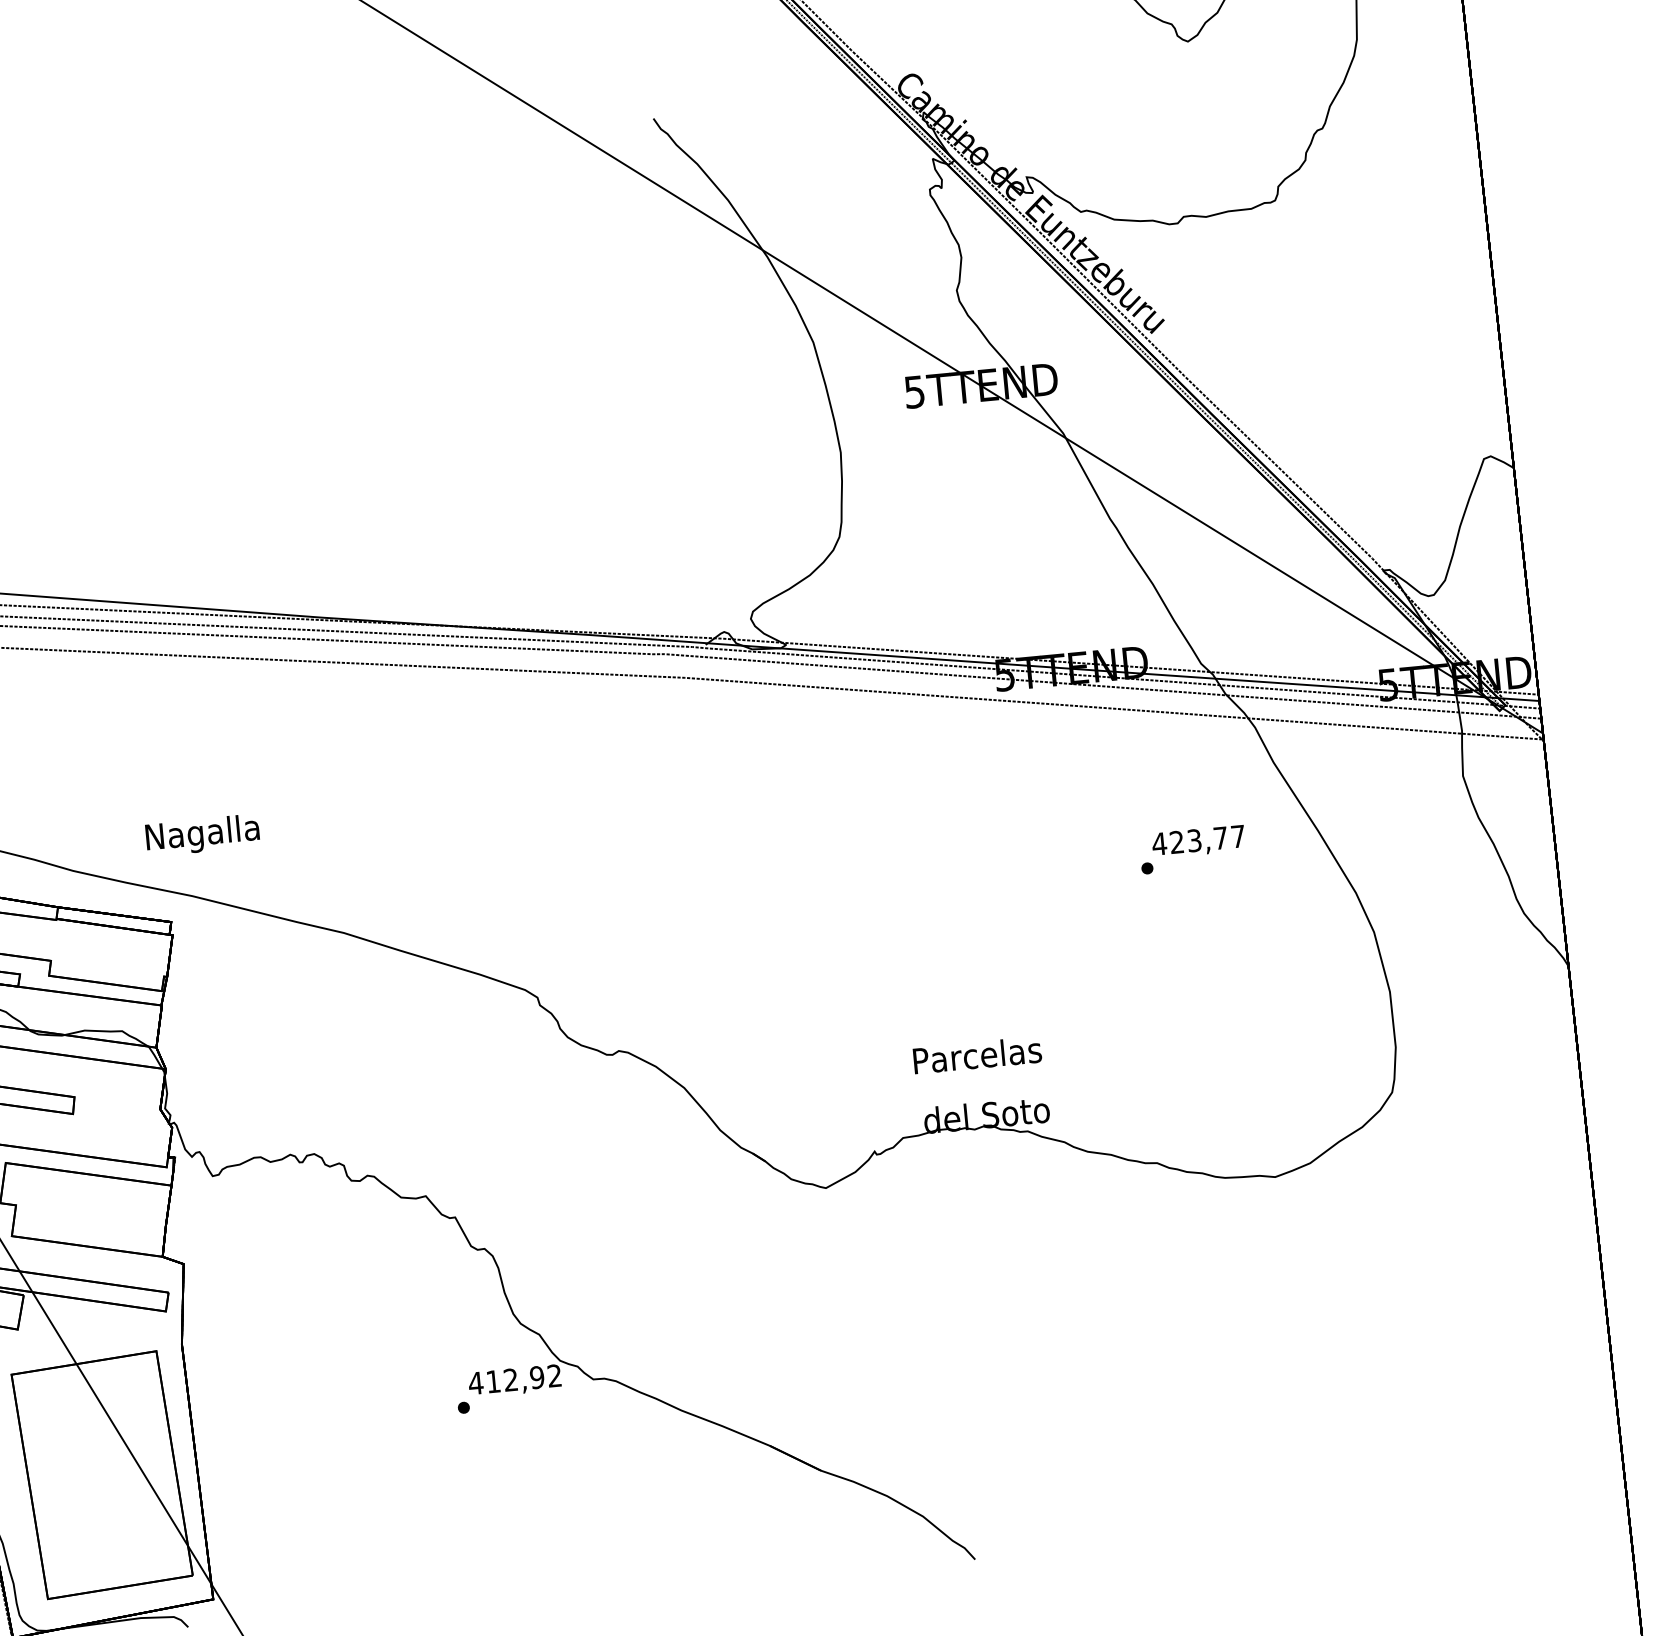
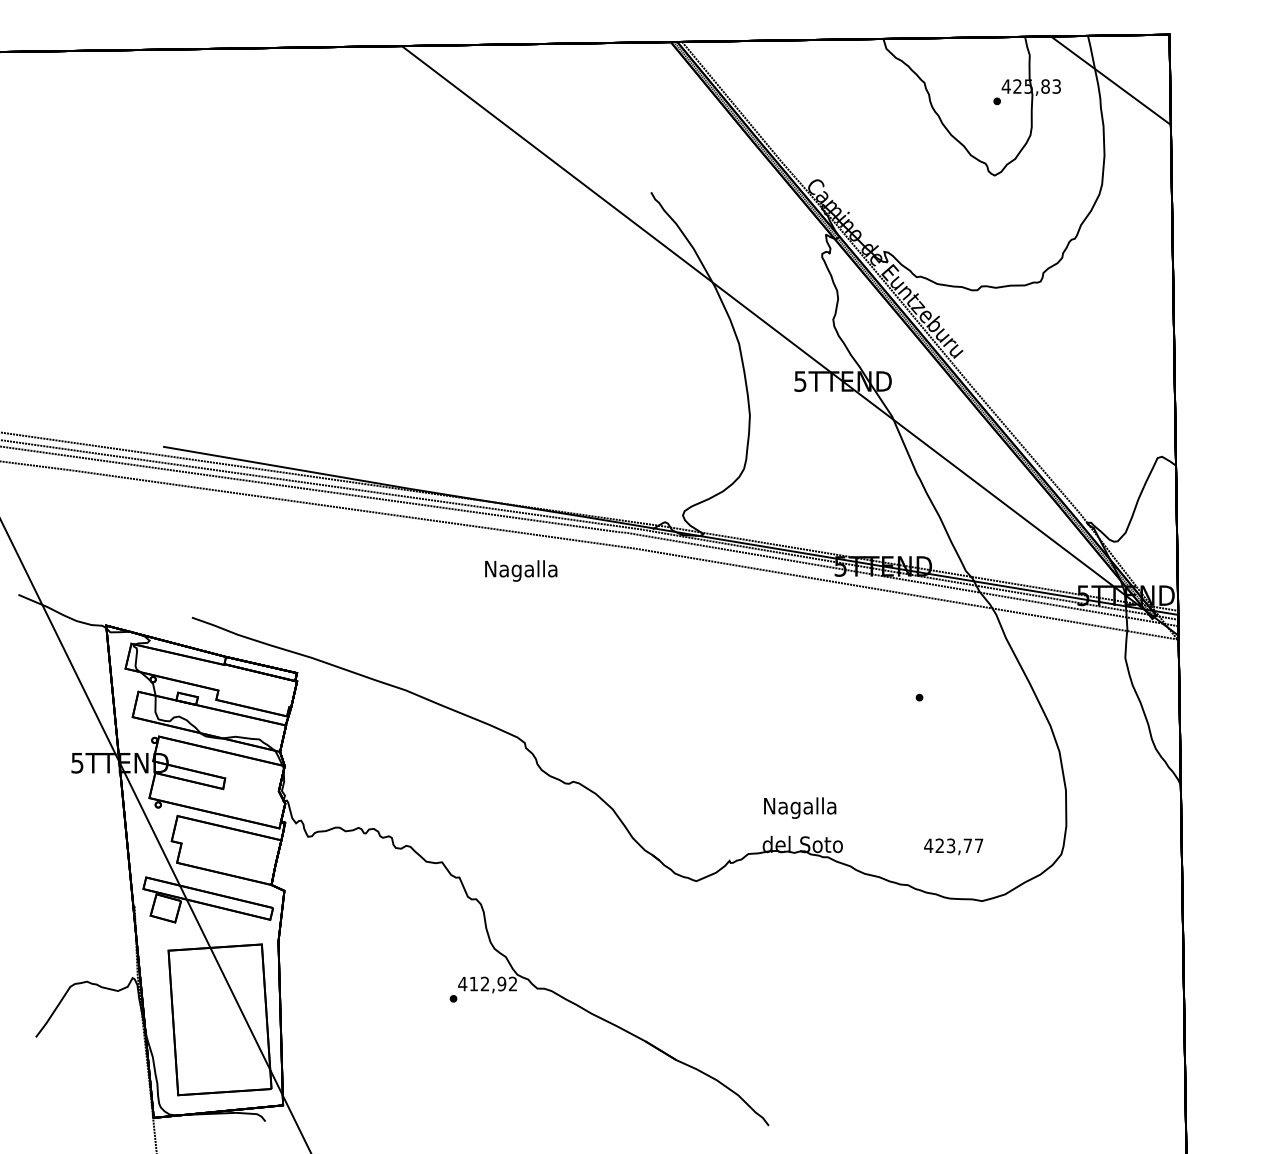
text: (203, 834) -> (521, 570), moved
text: (1198, 841) -> (953, 846), moved
text: (977, 1057) -> (800, 807), Parcelas -> Nagalla

